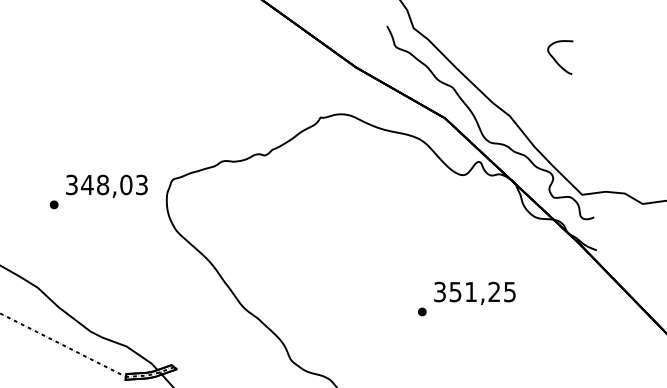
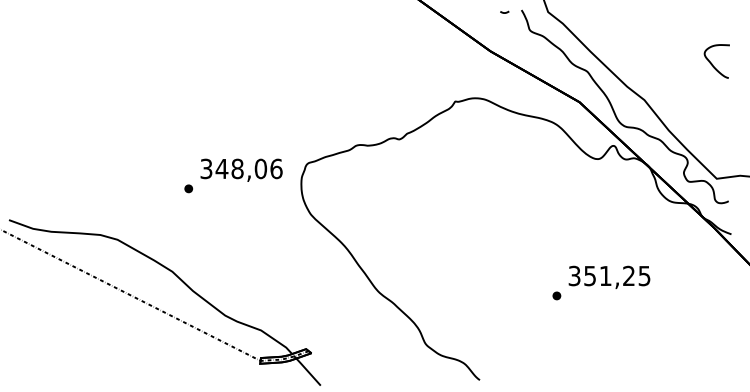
curve: (369, 28) -> (504, 12), added
curve: (556, 60) -> (713, 64), moved
text: (141, 184) -> (276, 168), 348,03 -> 348,06

